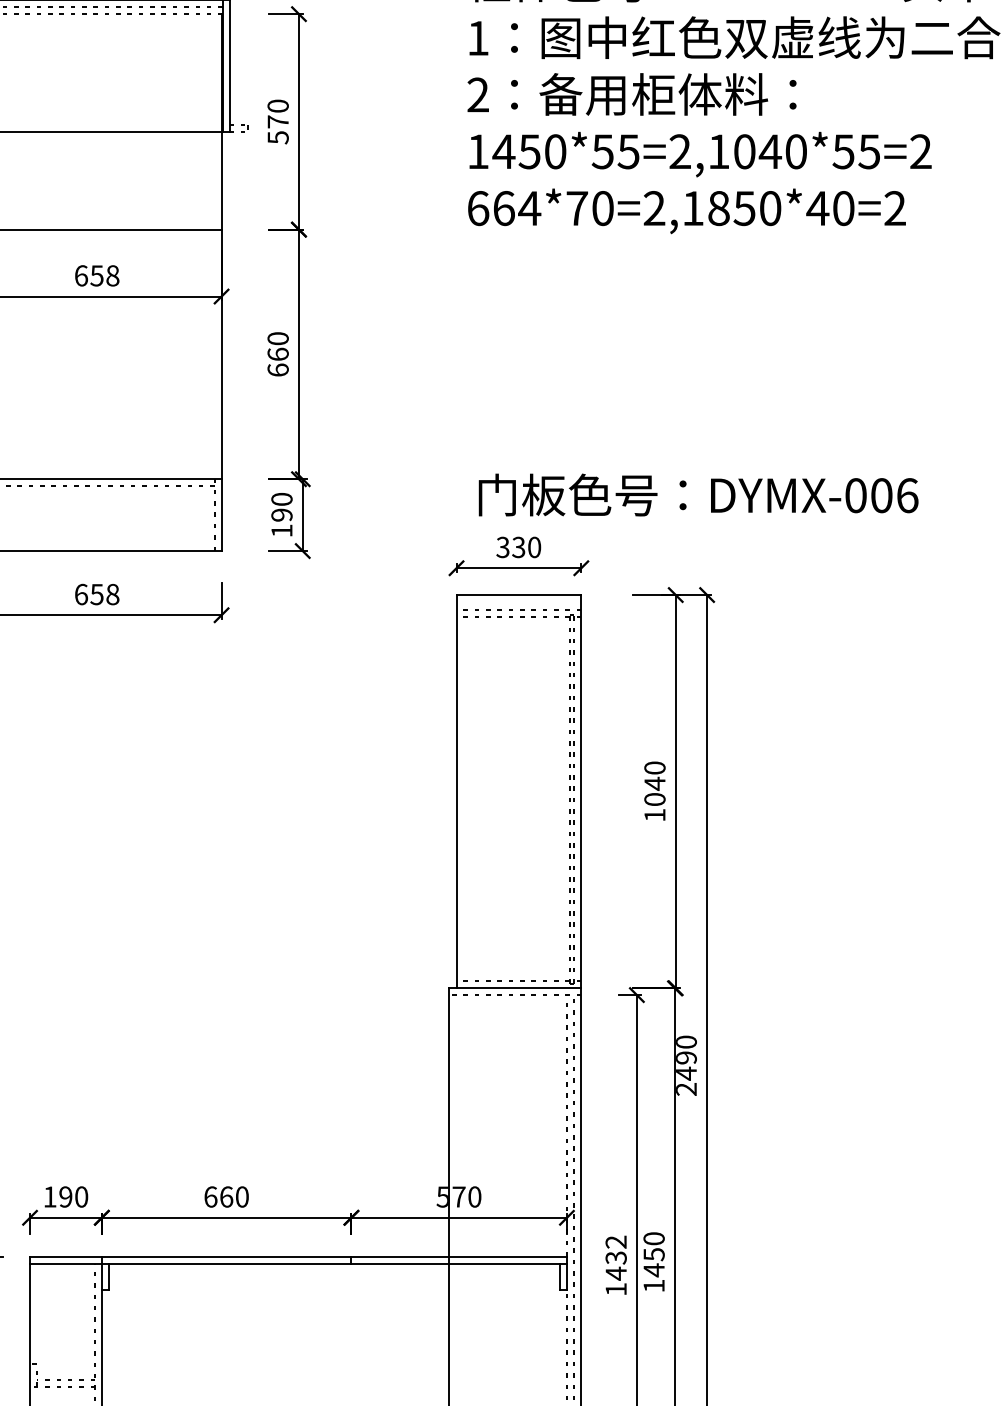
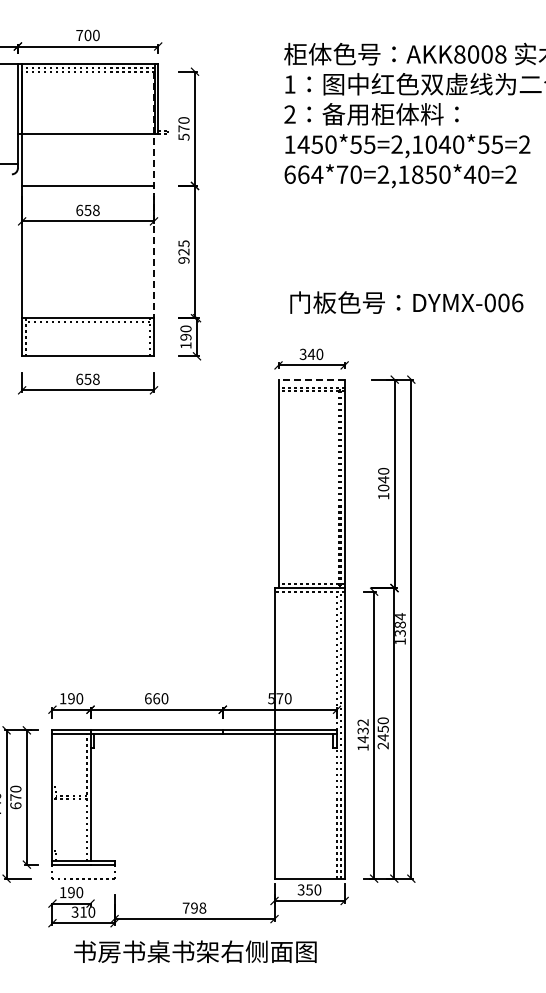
line: (220, 247) -> (153, 195), solid -> dashed
text: (277, 353) -> (183, 251), 660 -> 925
text: (697, 494) -> (406, 302), moved
text: (518, 547) -> (311, 354), 330 -> 340
line: (518, 594) -> (311, 379), solid -> dashed
text: (686, 1066) -> (400, 629), 2490 -> 1384
text: (652, 1285) -> (382, 745), 1450 -> 2450

